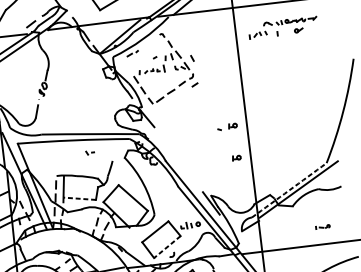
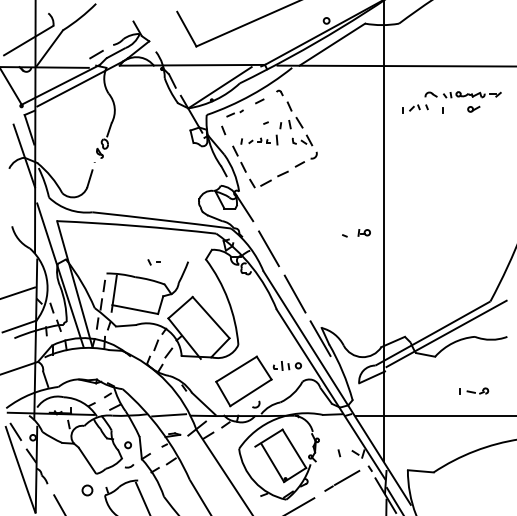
line: (192, 58) -> (223, 130), moved
line: (194, 85) -> (259, 101), moved
line: (167, 144) -> (268, 248), added
part: (89, 152) -> (153, 262), moved
part: (236, 157) -> (363, 278), removed
line: (189, 174) -> (294, 293), added
arc: (288, 190) -> (432, 333), dashed -> solid
line: (79, 198) -> (134, 309), dashed -> solid
part: (323, 226) -> (474, 390), size x1.43
line: (167, 246) -> (250, 392), dashed -> solid

